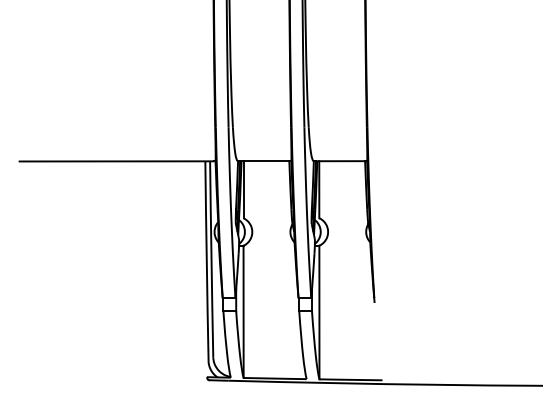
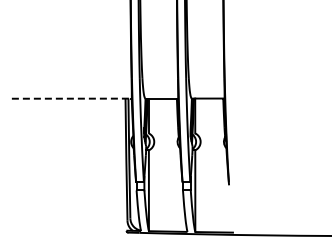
line: (117, 161) -> (71, 98), solid -> dashed

